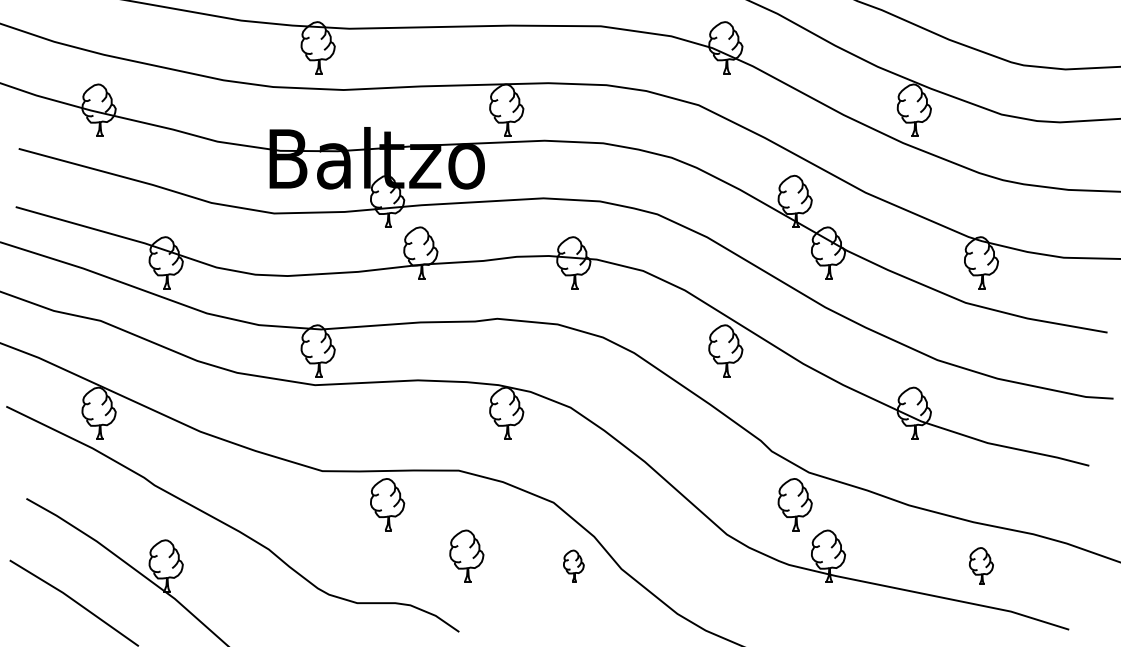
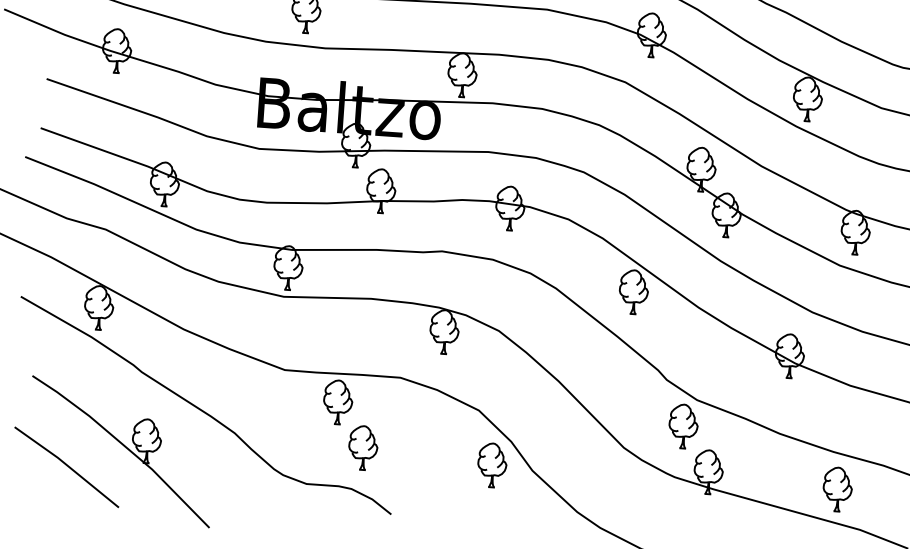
part: (466, 555) -> (362, 447), moved
part: (573, 565) -> (492, 464), size x1.67
part: (981, 565) -> (837, 489), size x1.43

